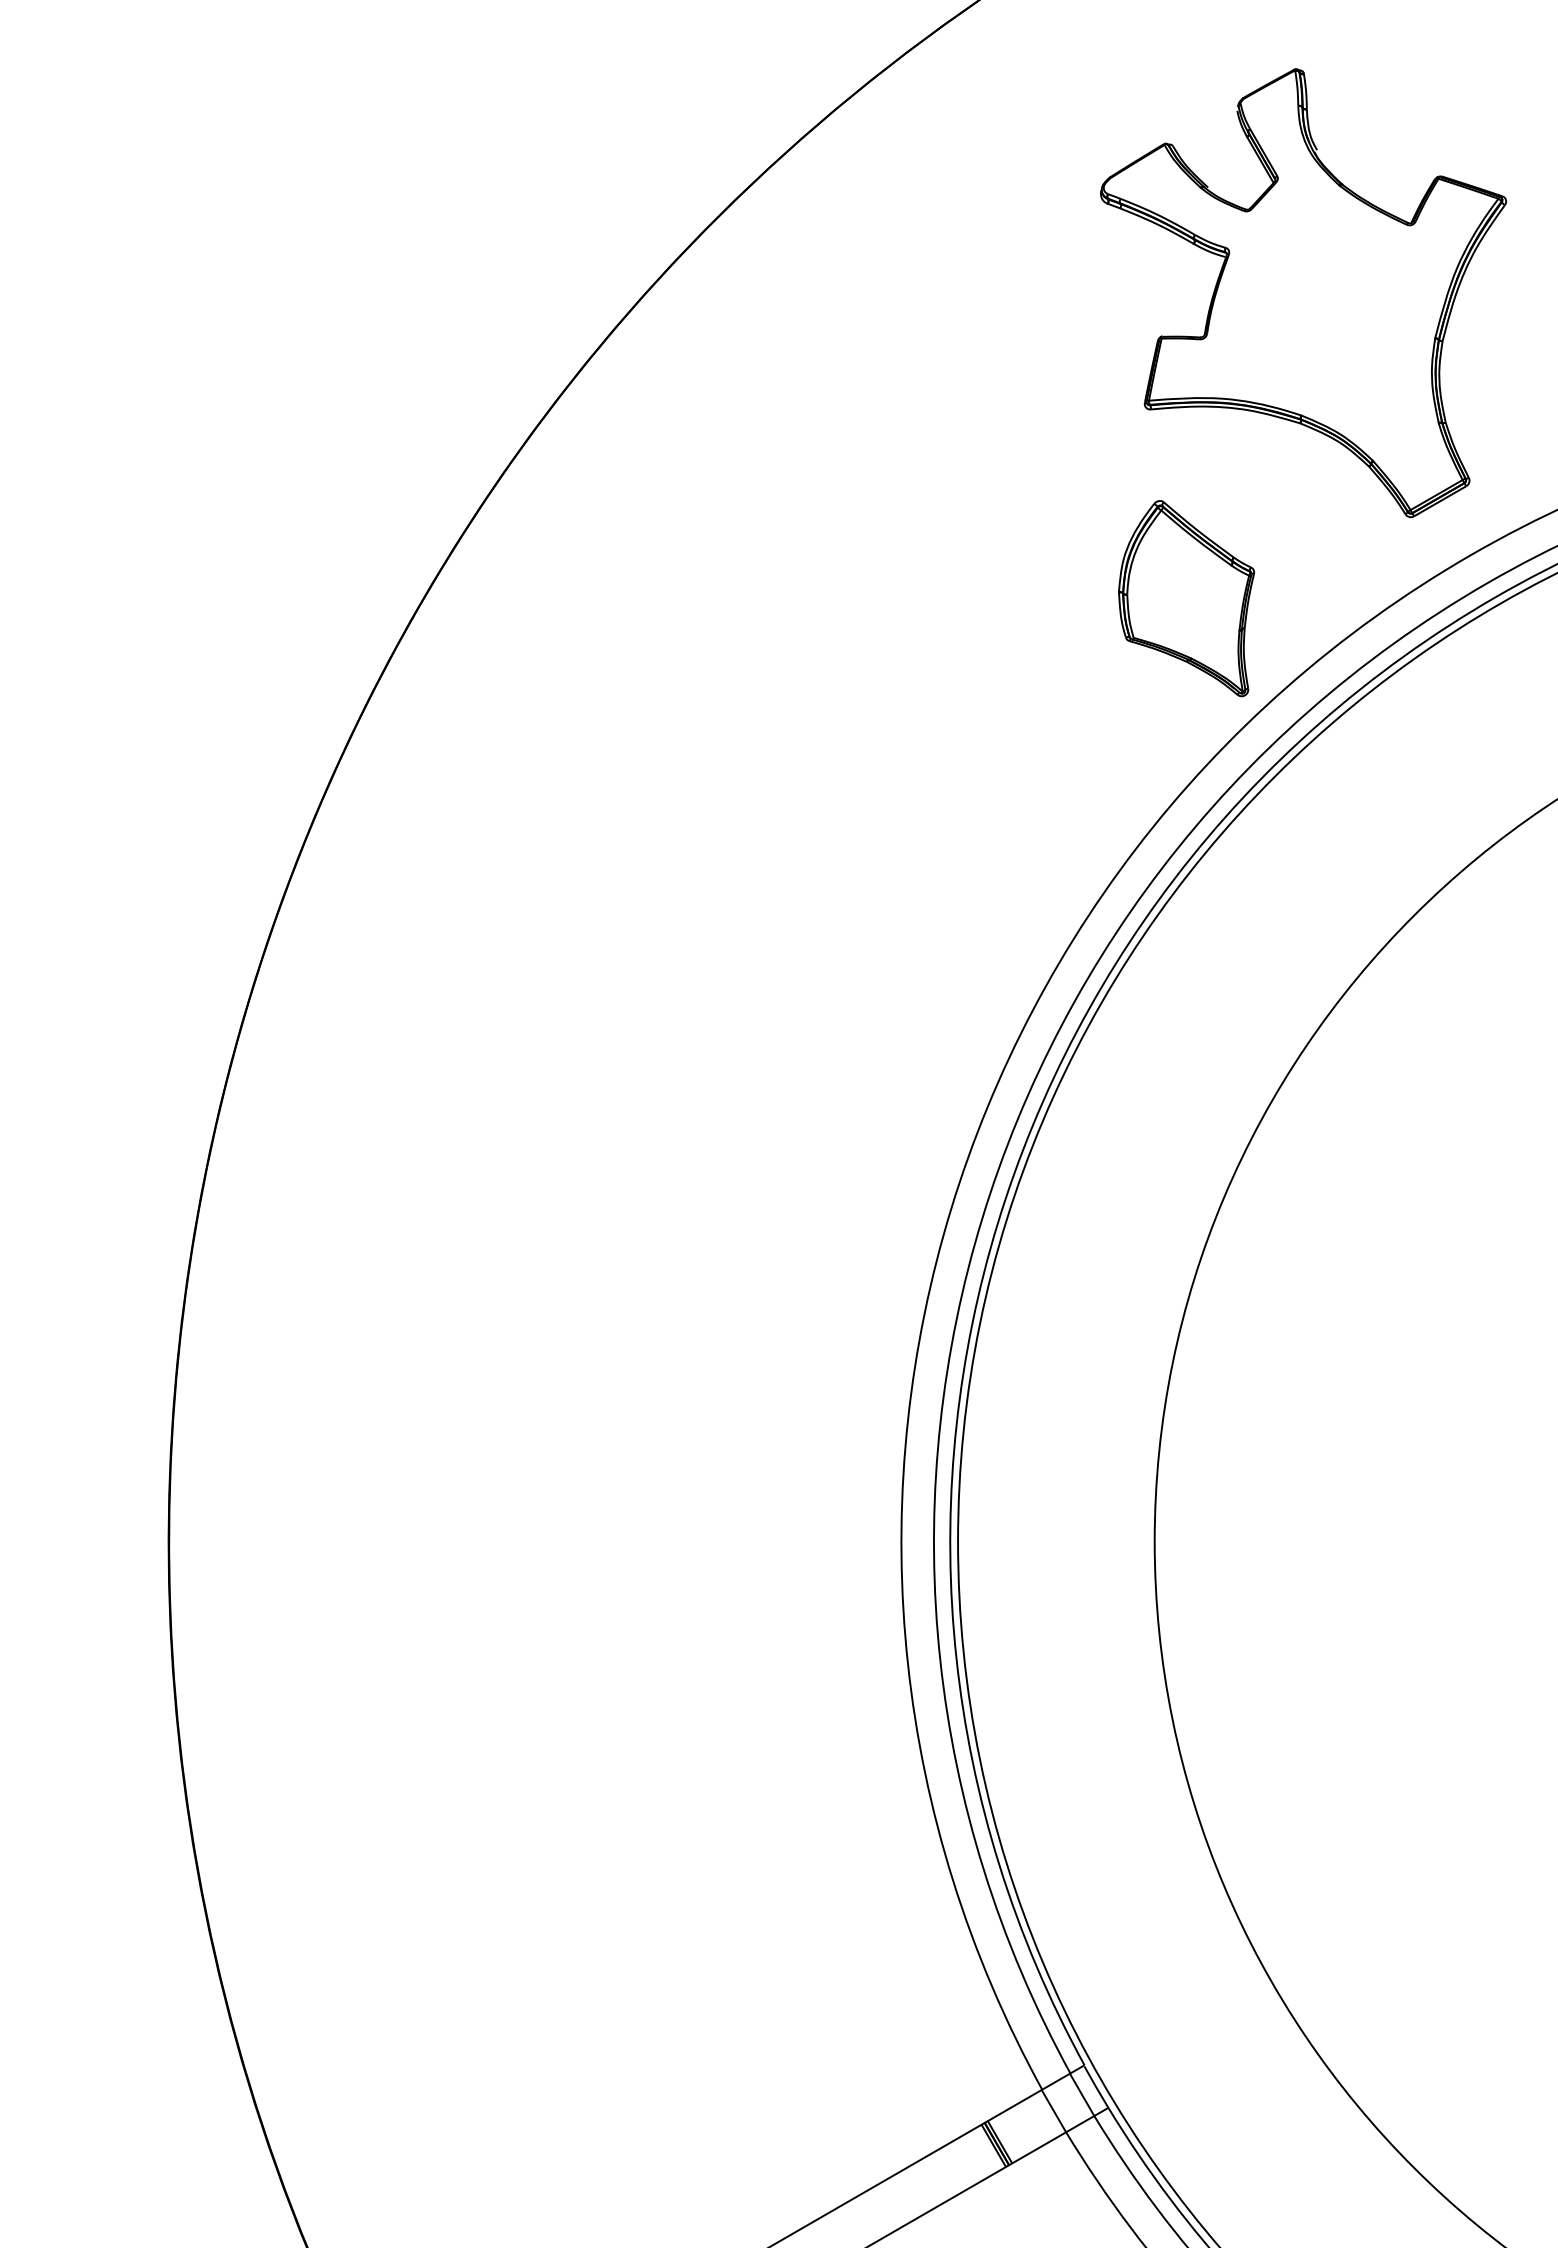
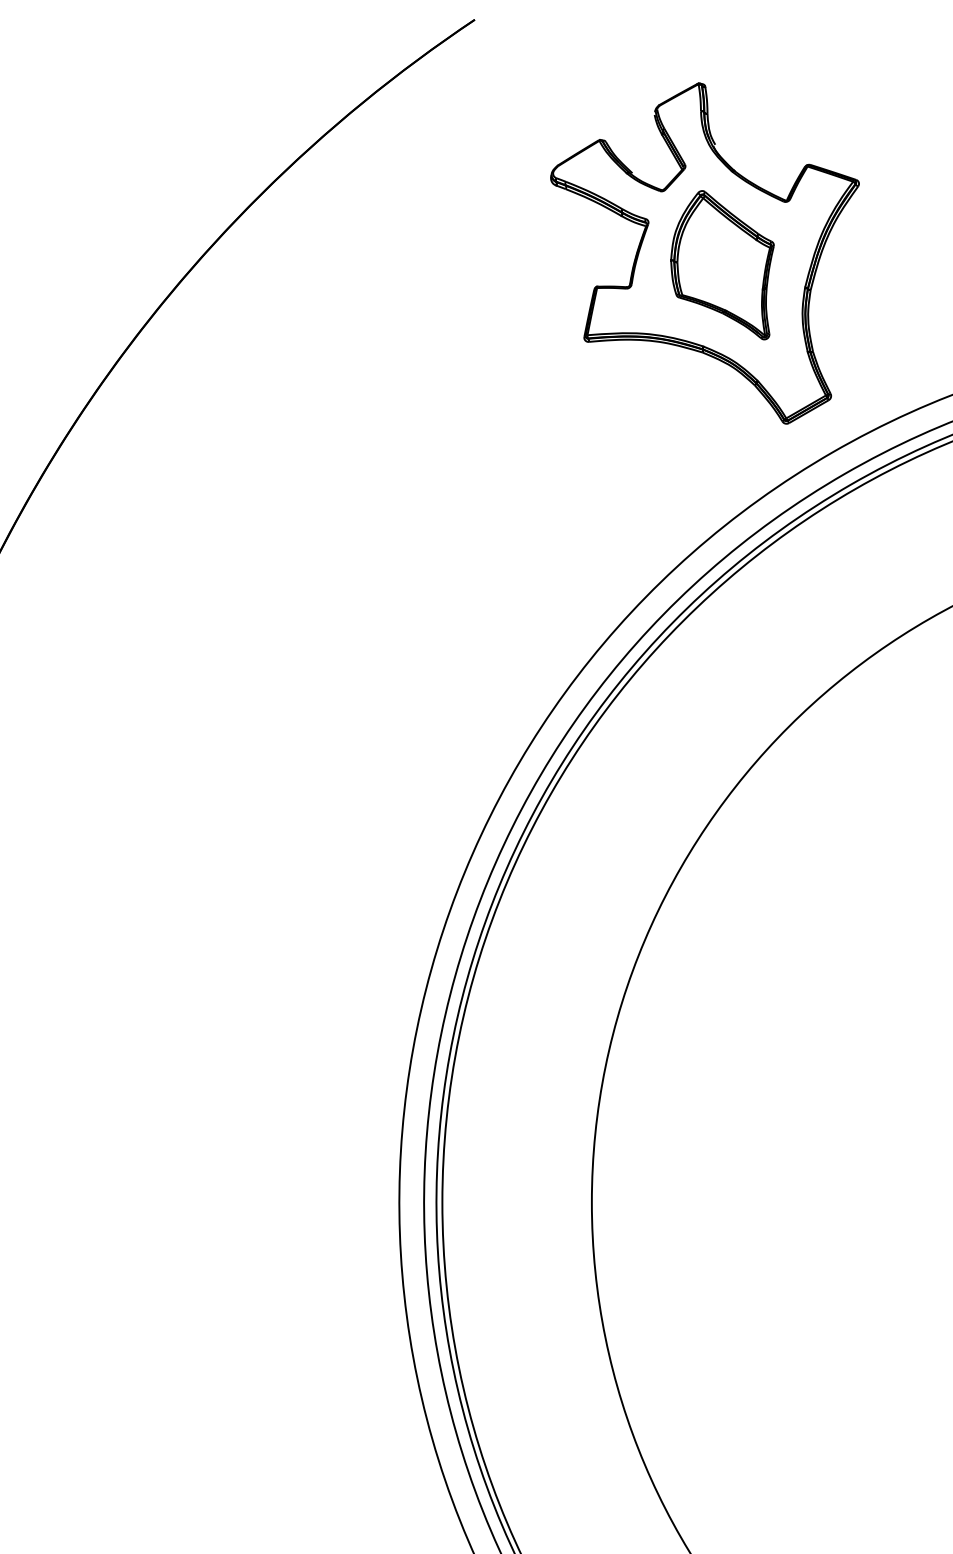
part: (1186, 598) -> (722, 265), moved

